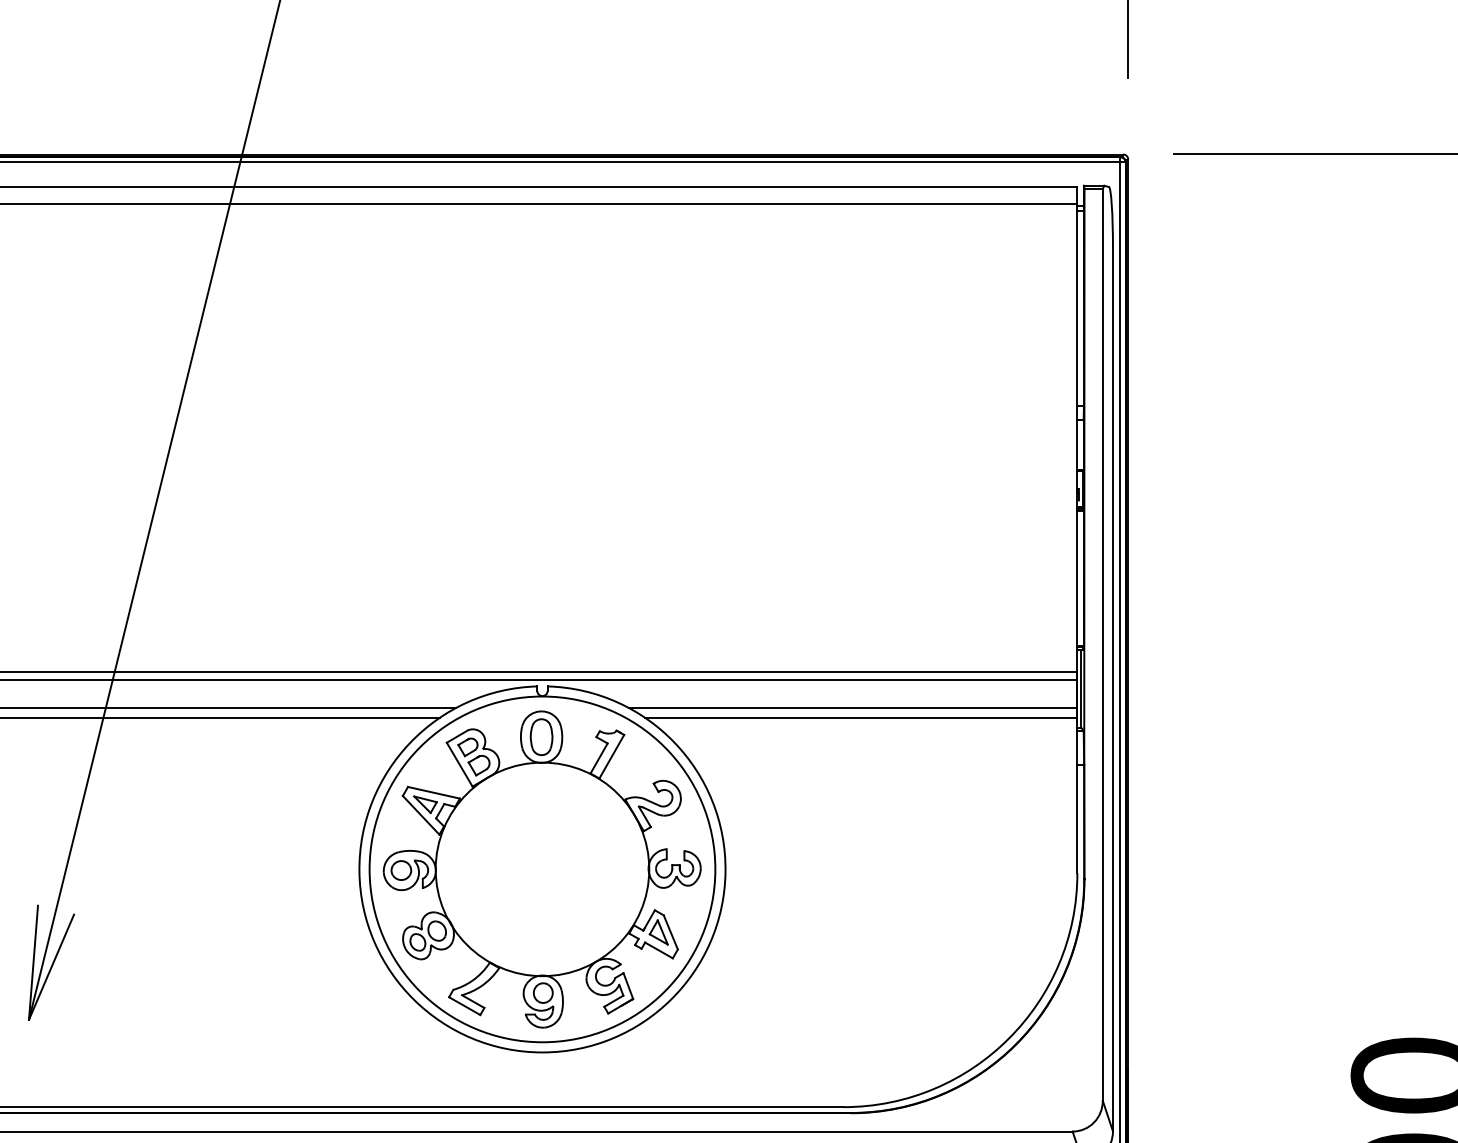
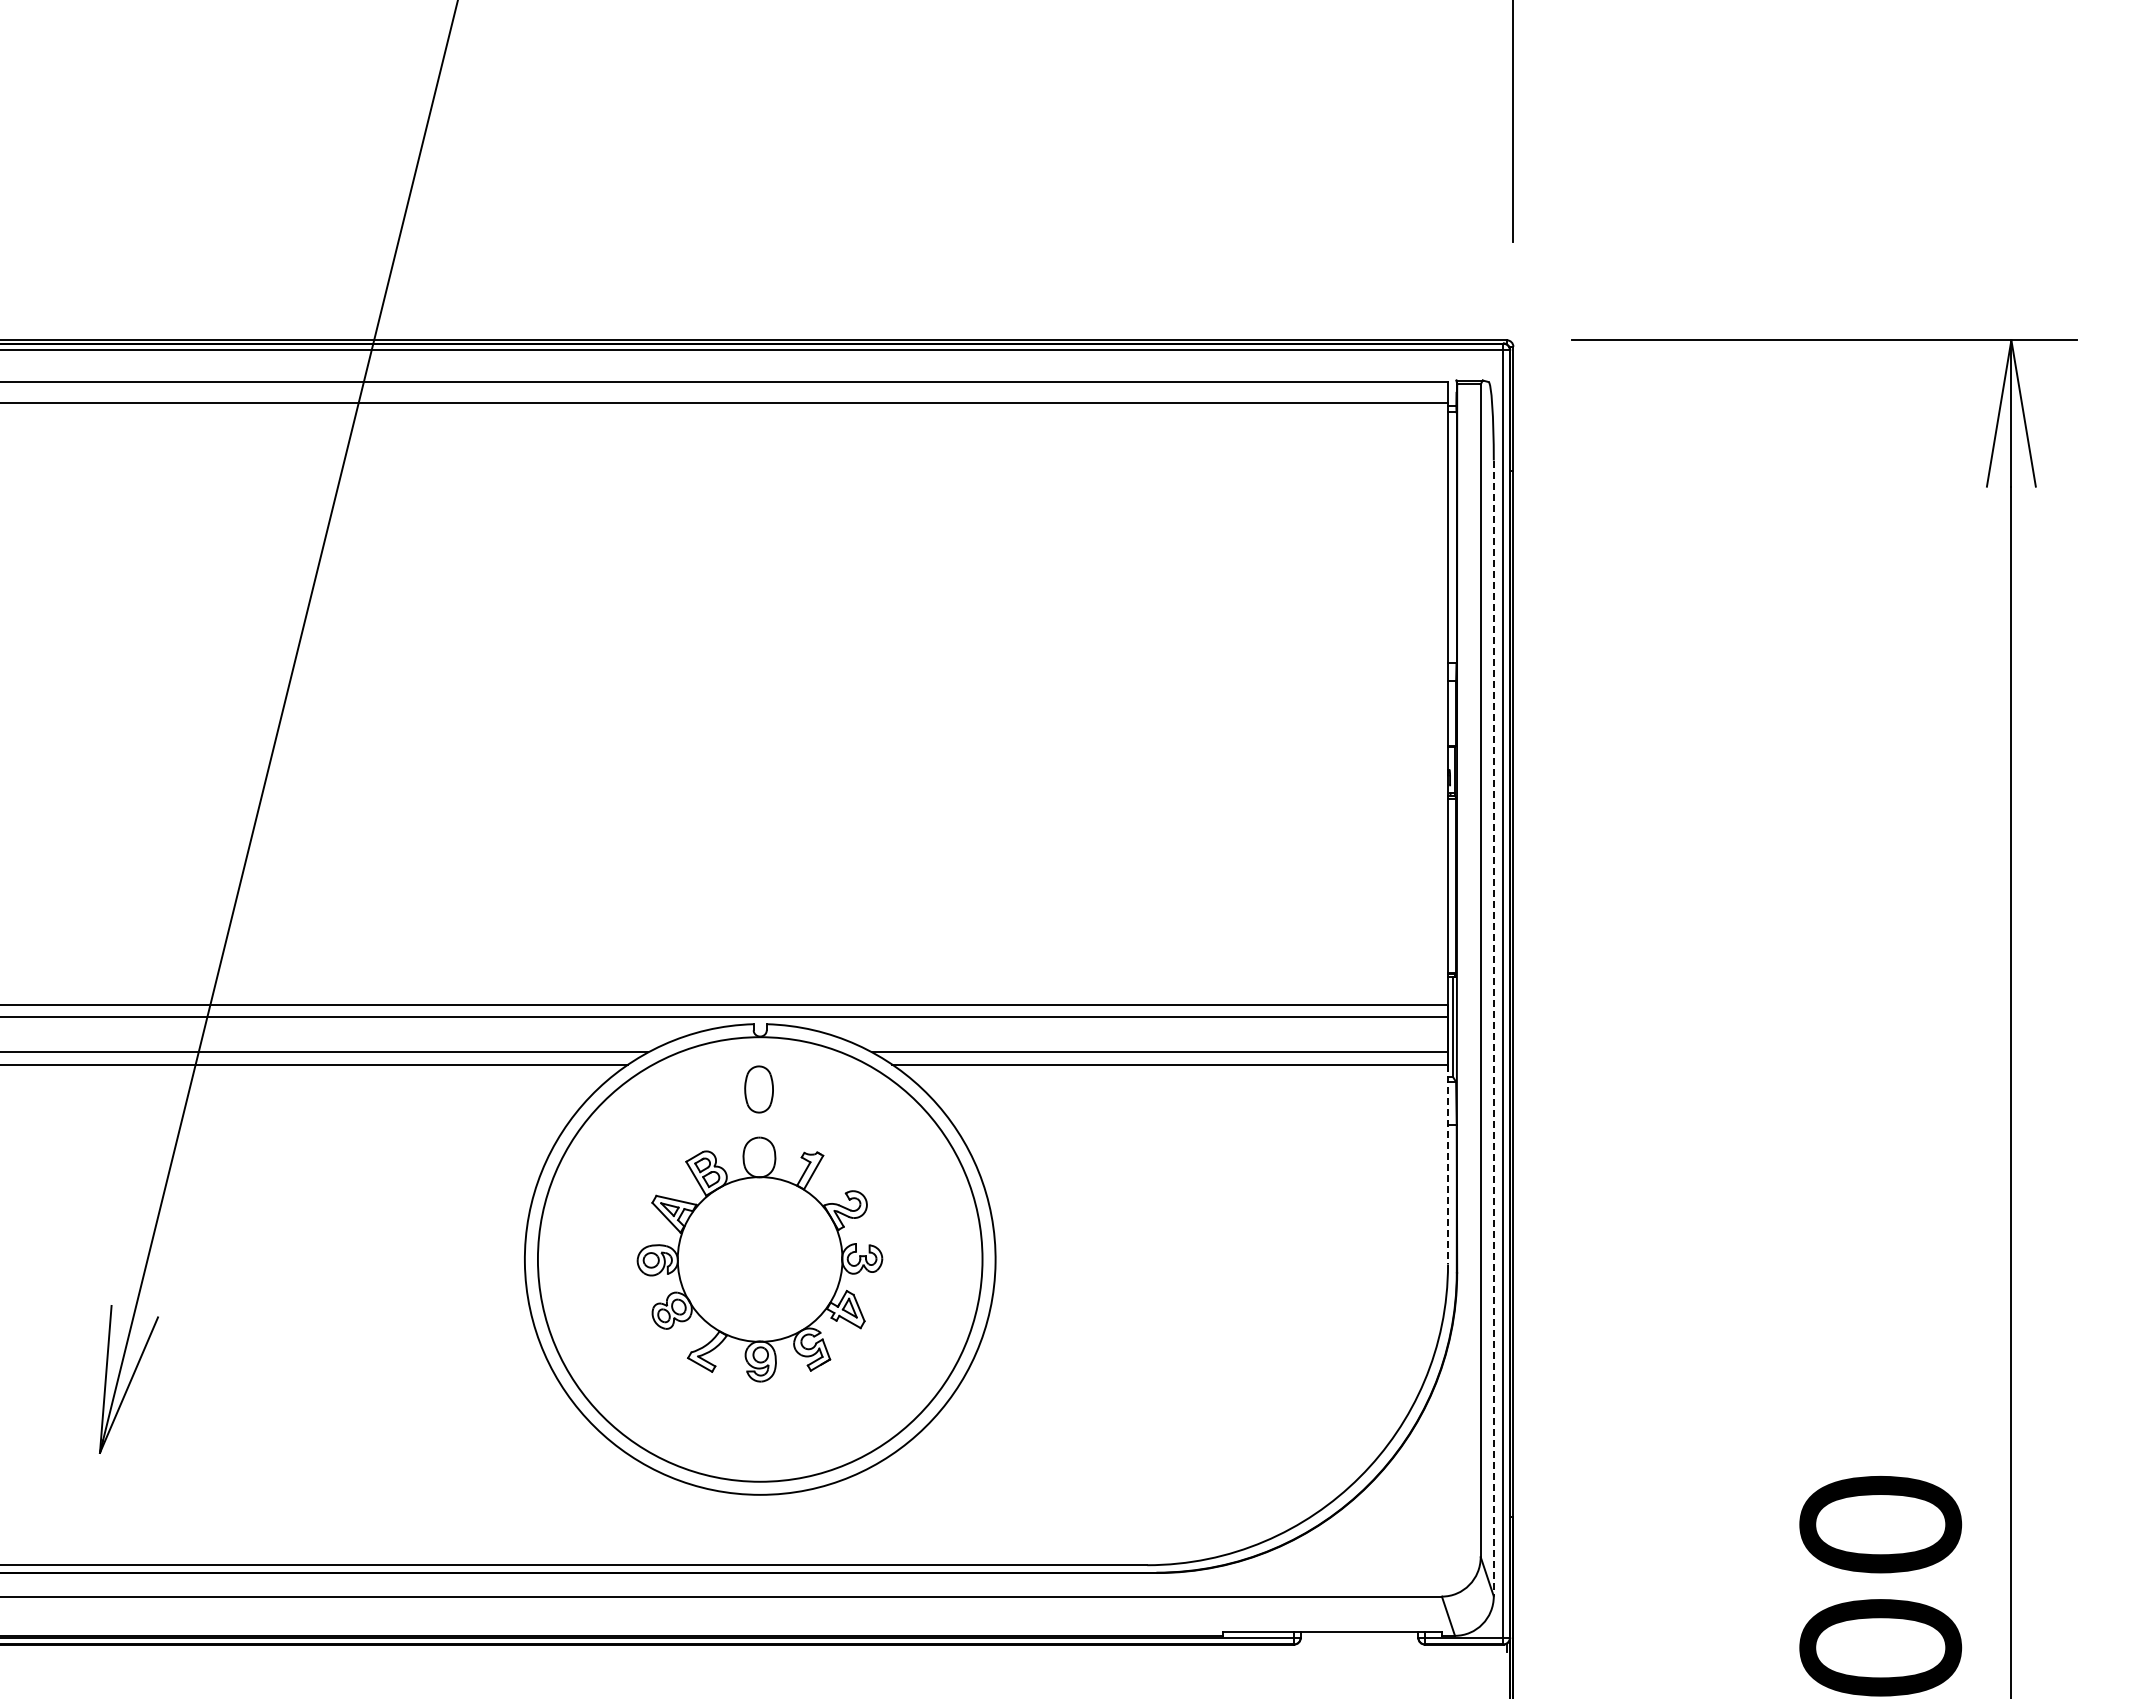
line: (1112, 689) -> (1493, 1028), solid -> dashed
line: (1077, 795) -> (1448, 1164), solid -> dashed
part: (541, 869) -> (759, 1259), size x0.6

